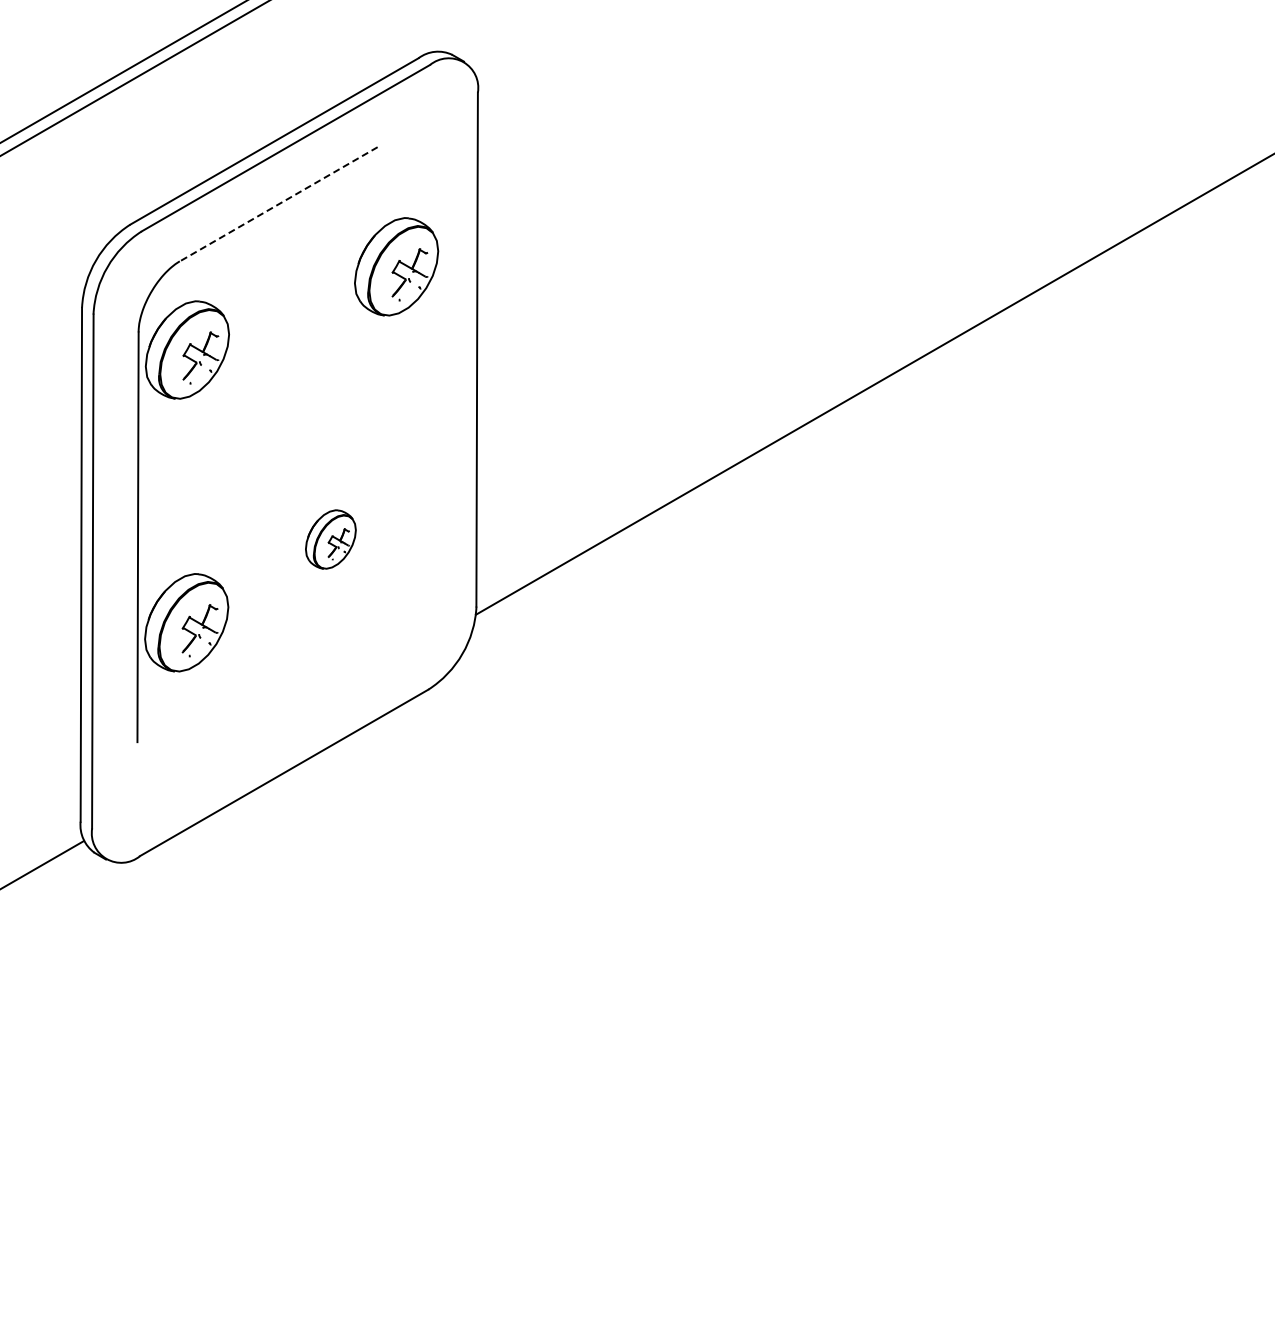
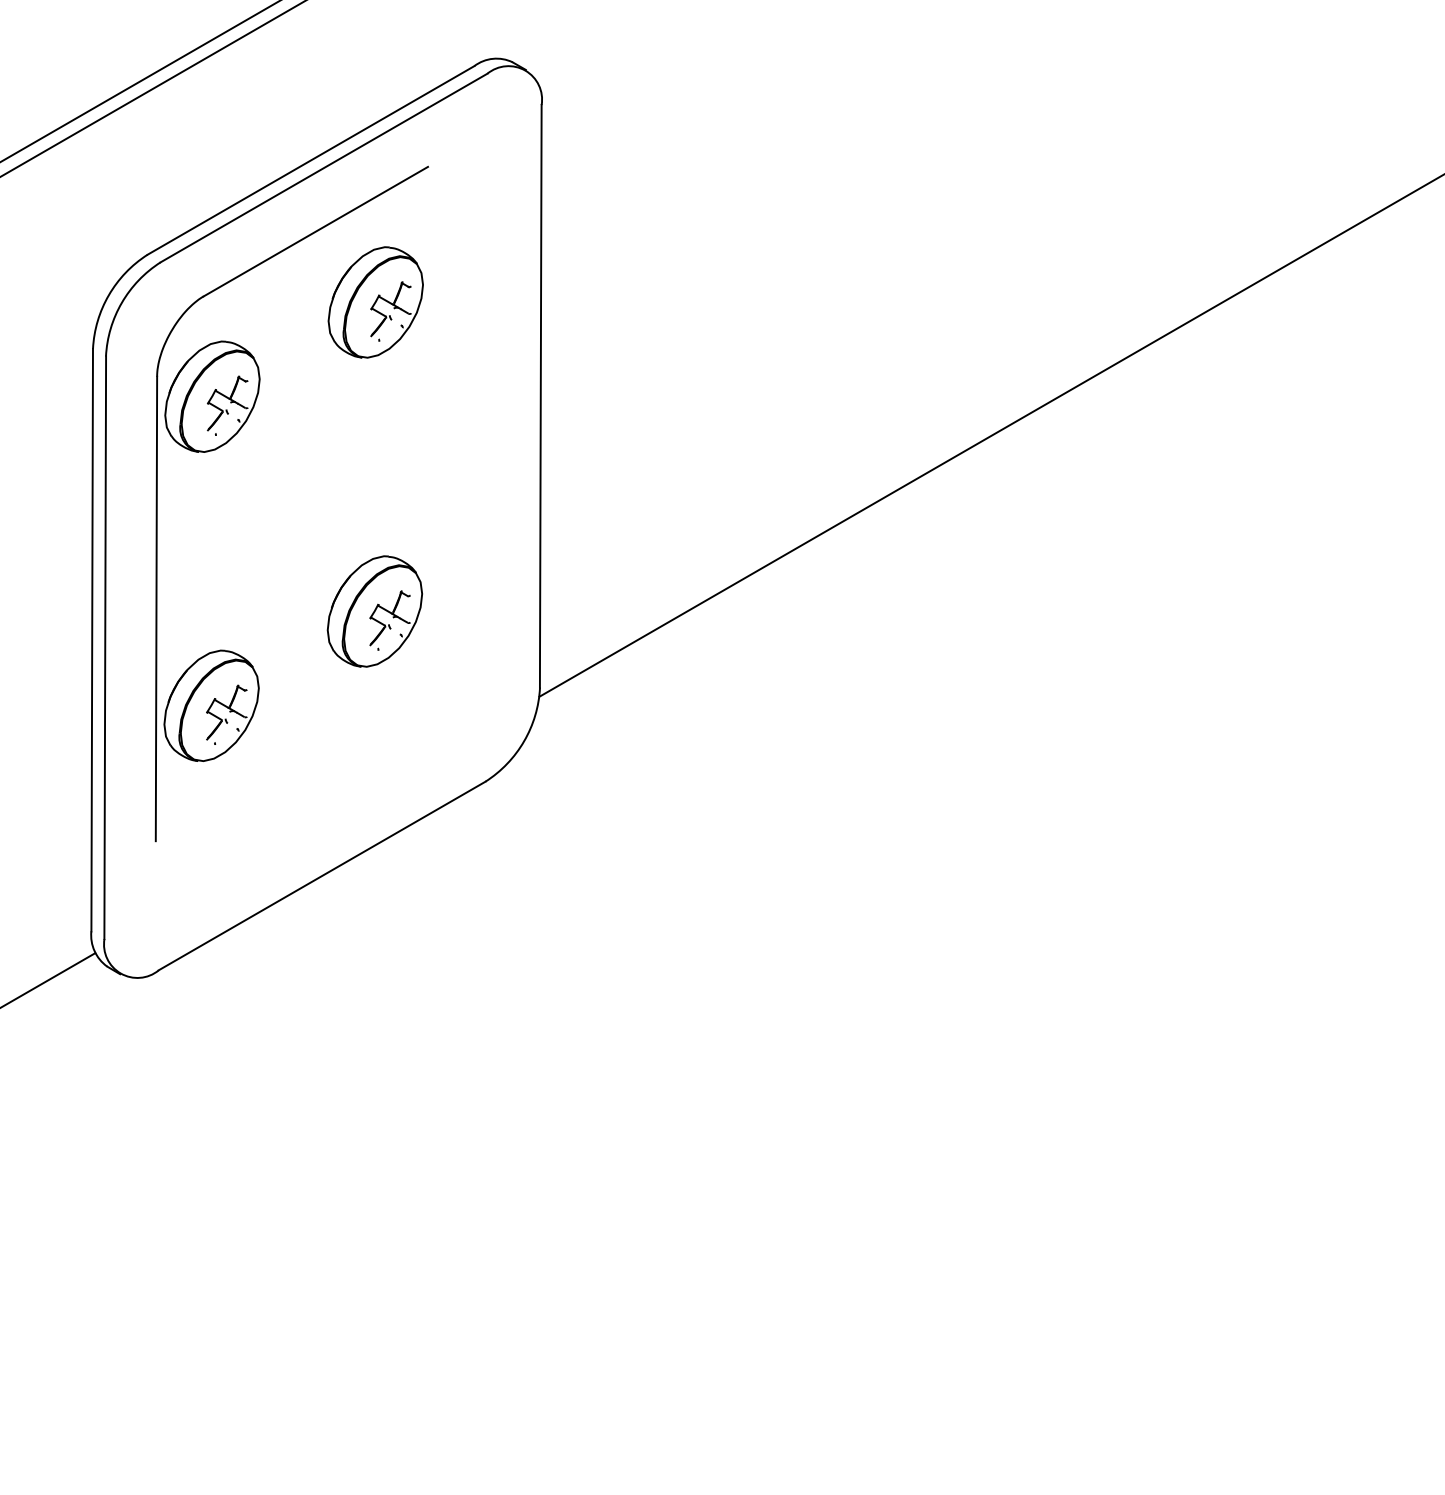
line: (278, 204) -> (315, 231), dashed -> solid
part: (396, 266) -> (375, 302), moved
part: (330, 539) -> (374, 611), size x1.67

